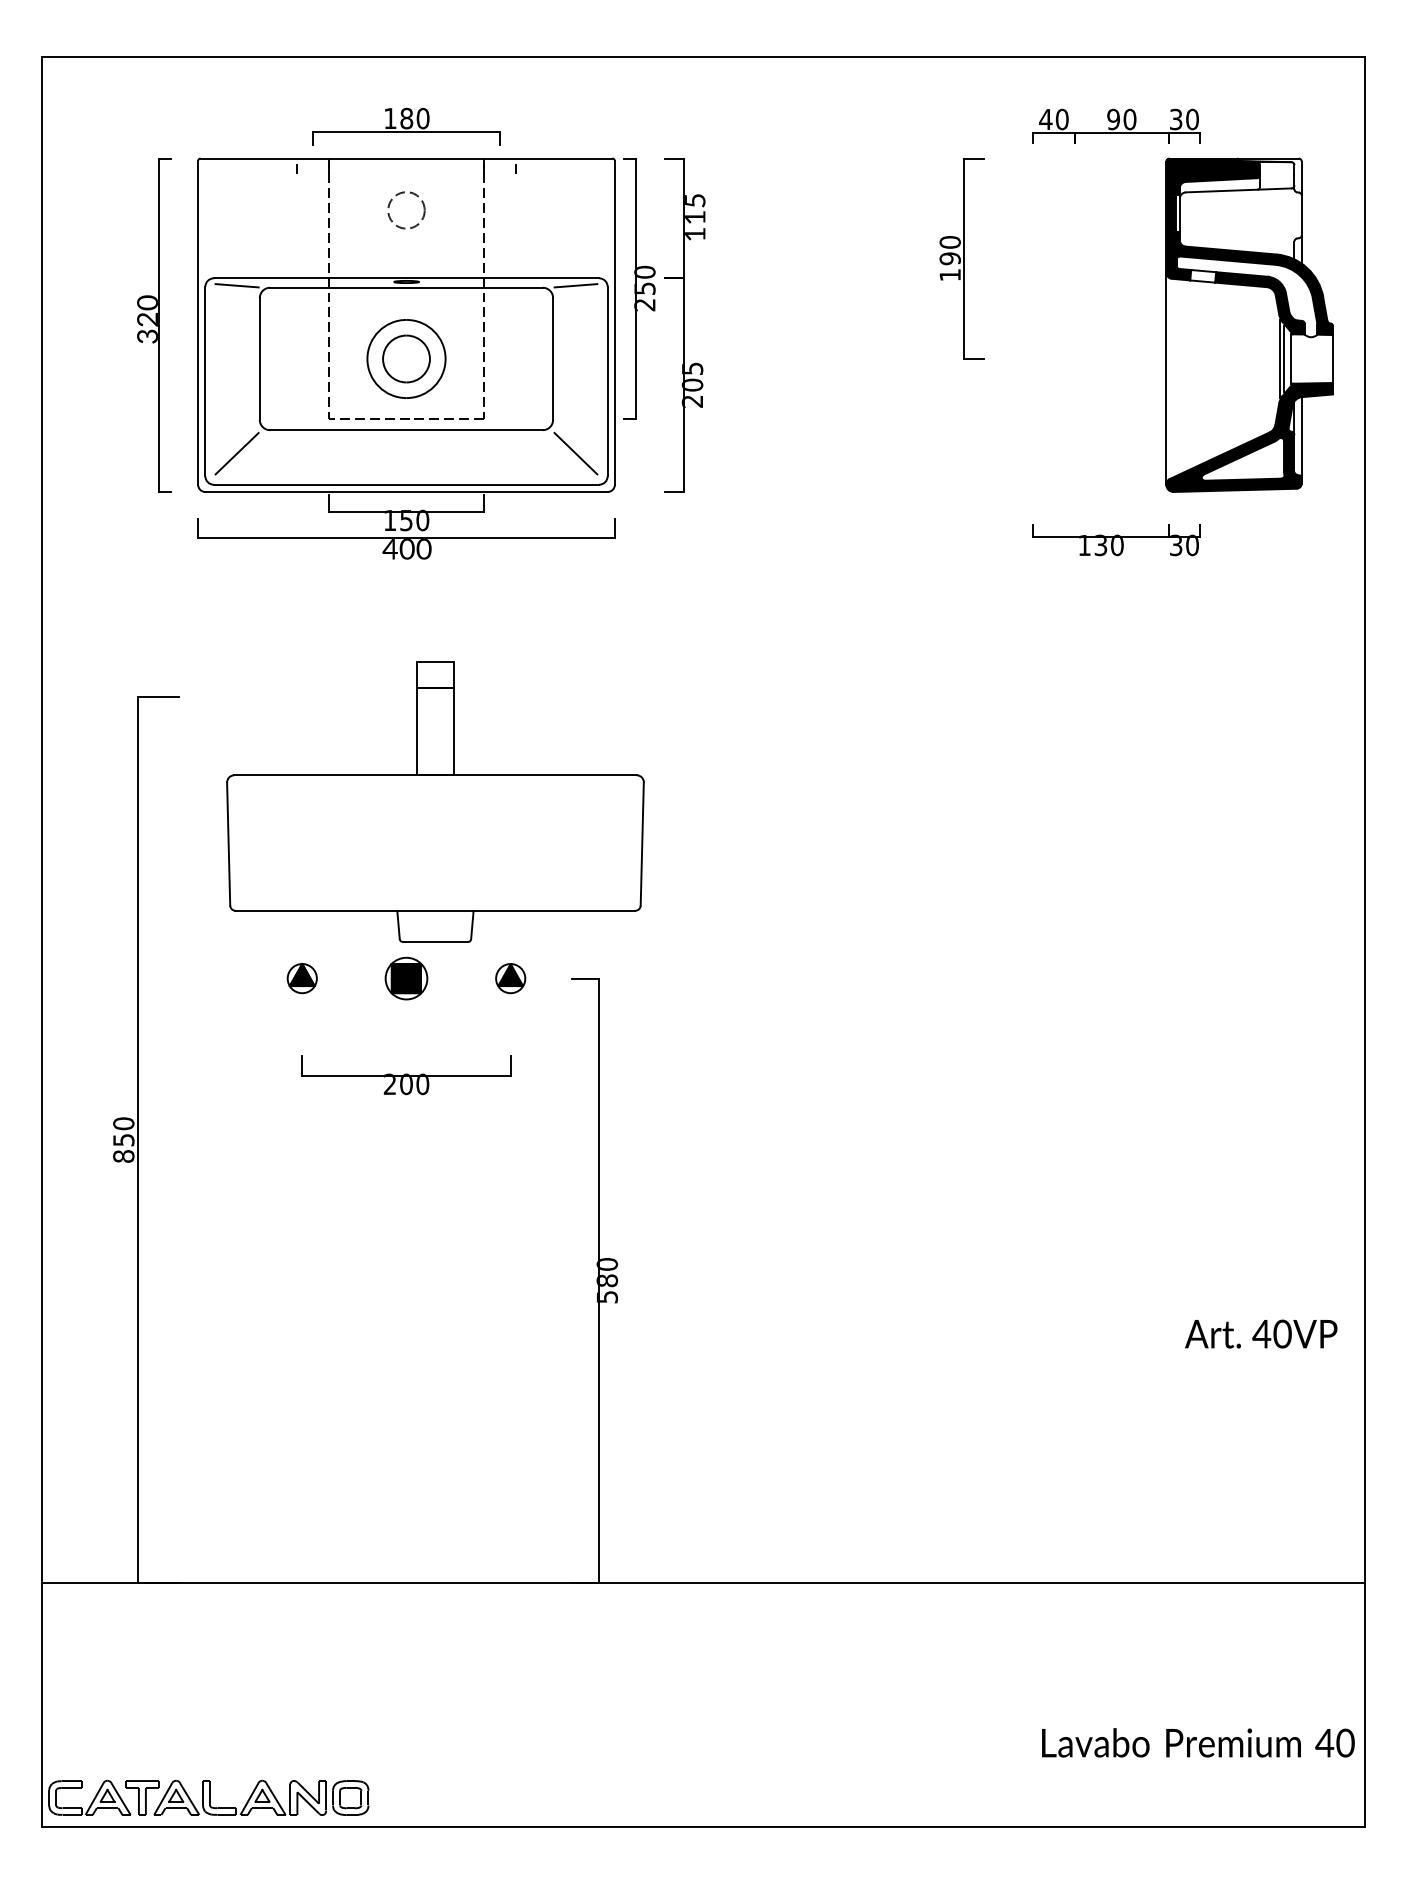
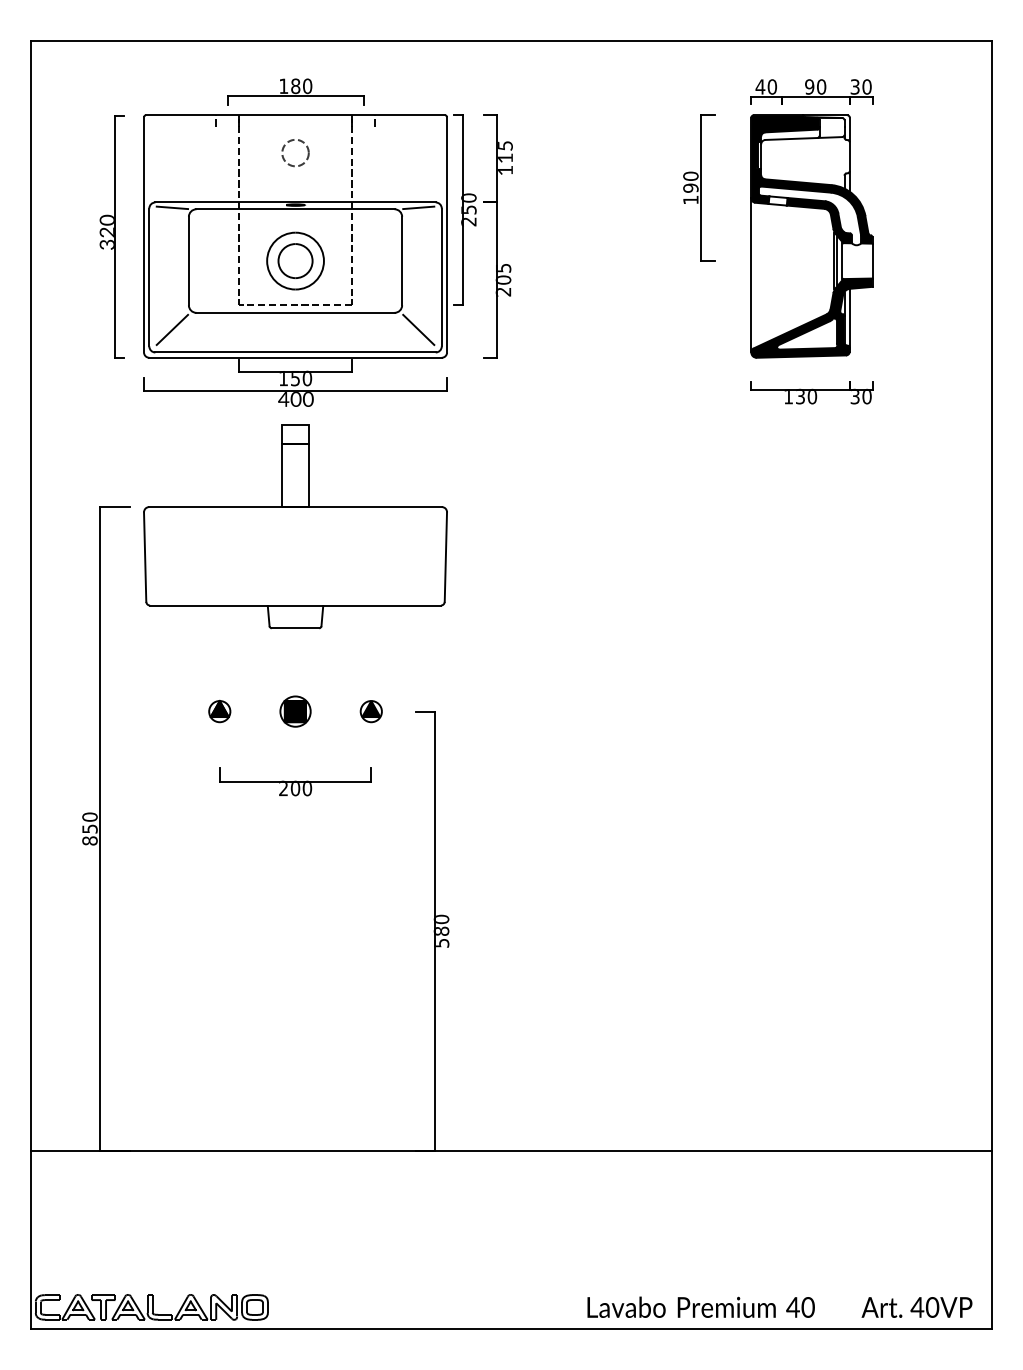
part: (1249, 324) -> (811, 236), moved
part: (435, 801) -> (295, 526), moved
text: (1261, 1333) -> (917, 1307), moved
text: (1198, 1742) -> (701, 1307), moved

